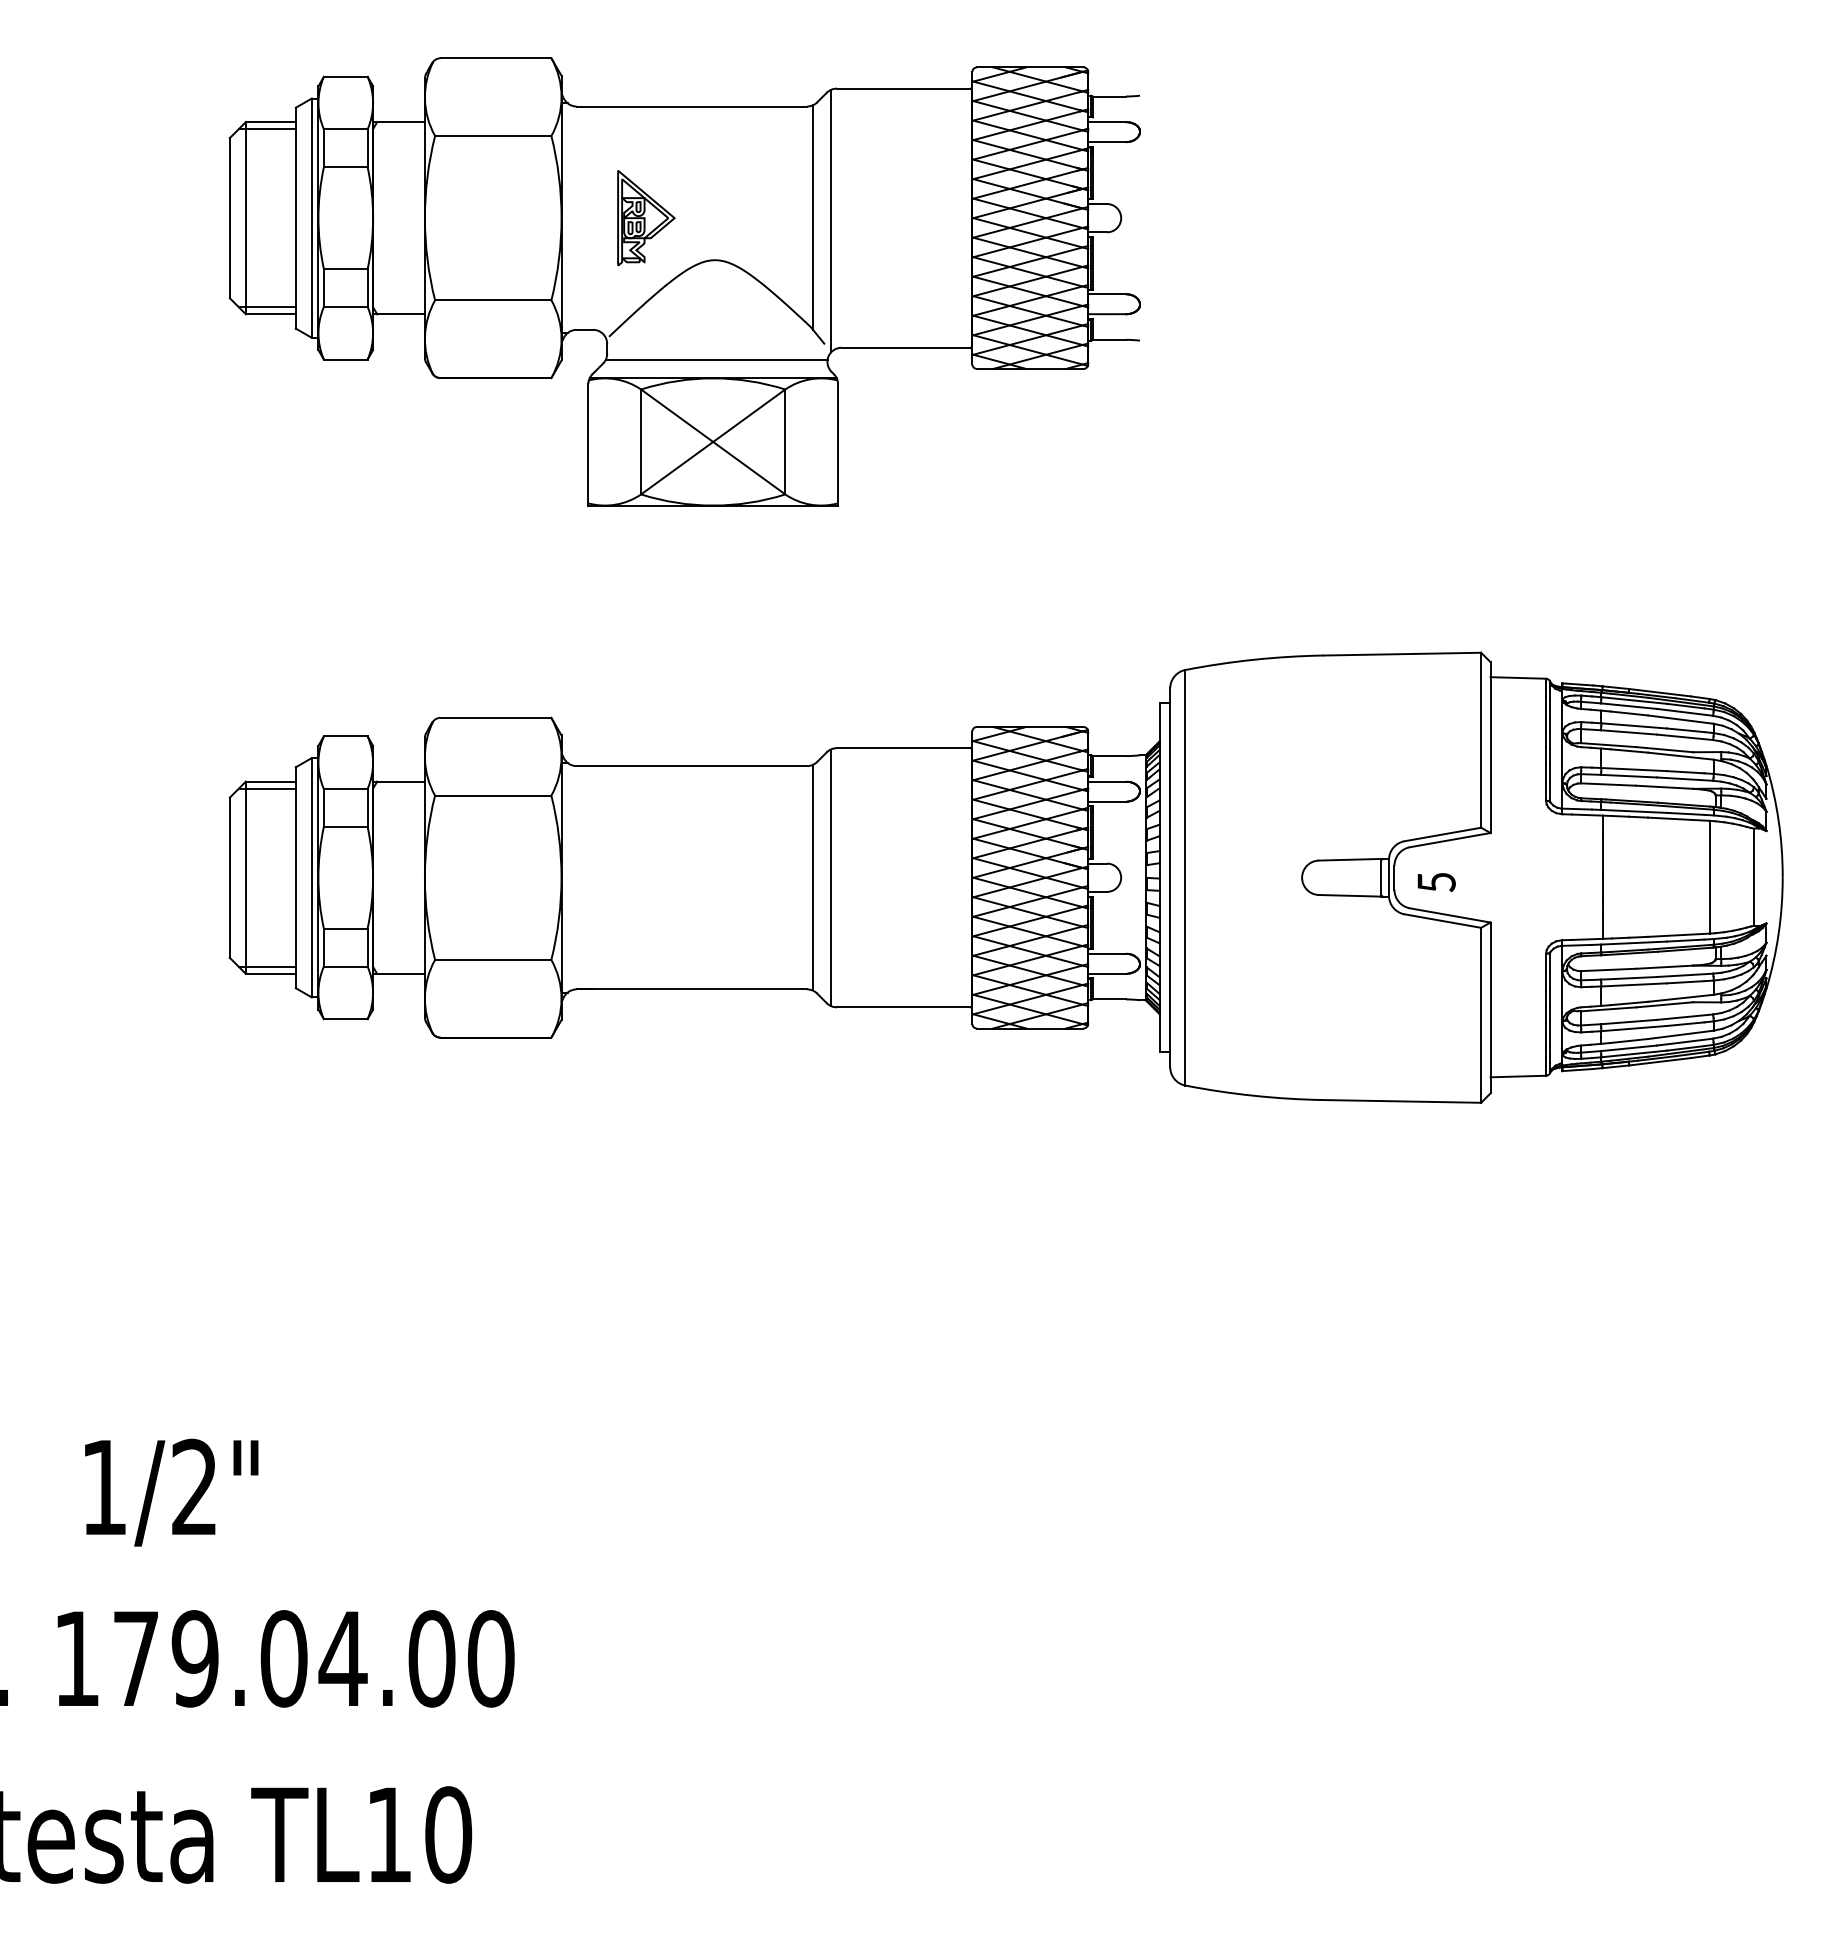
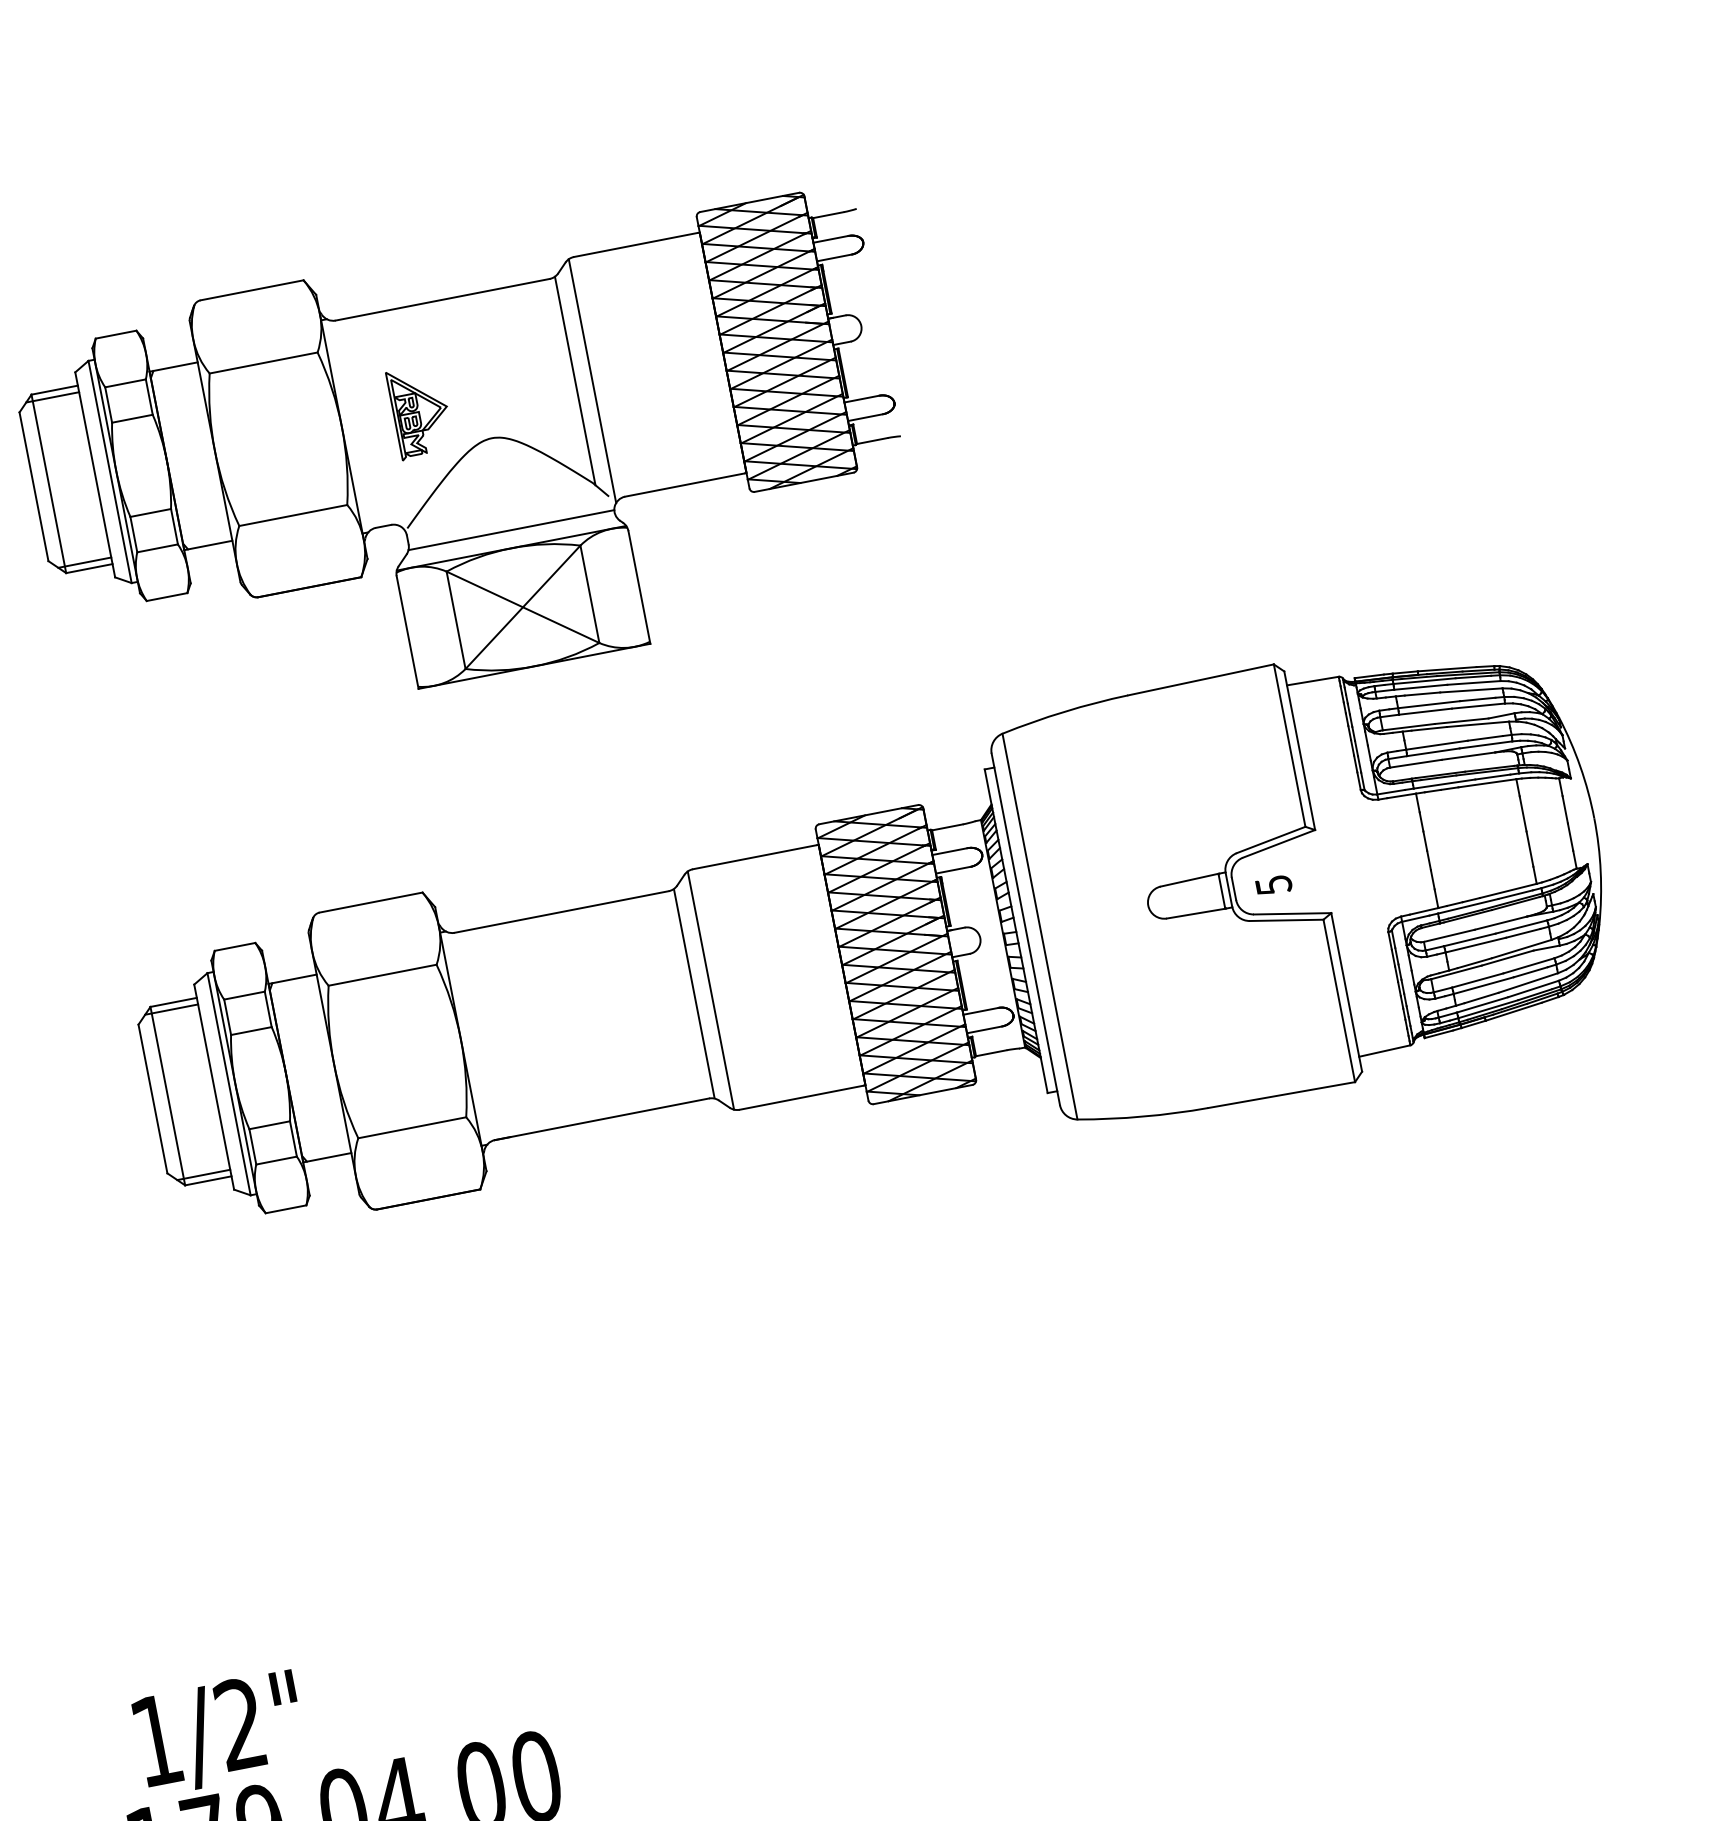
text: (171, 1492) -> (220, 1733), moved

